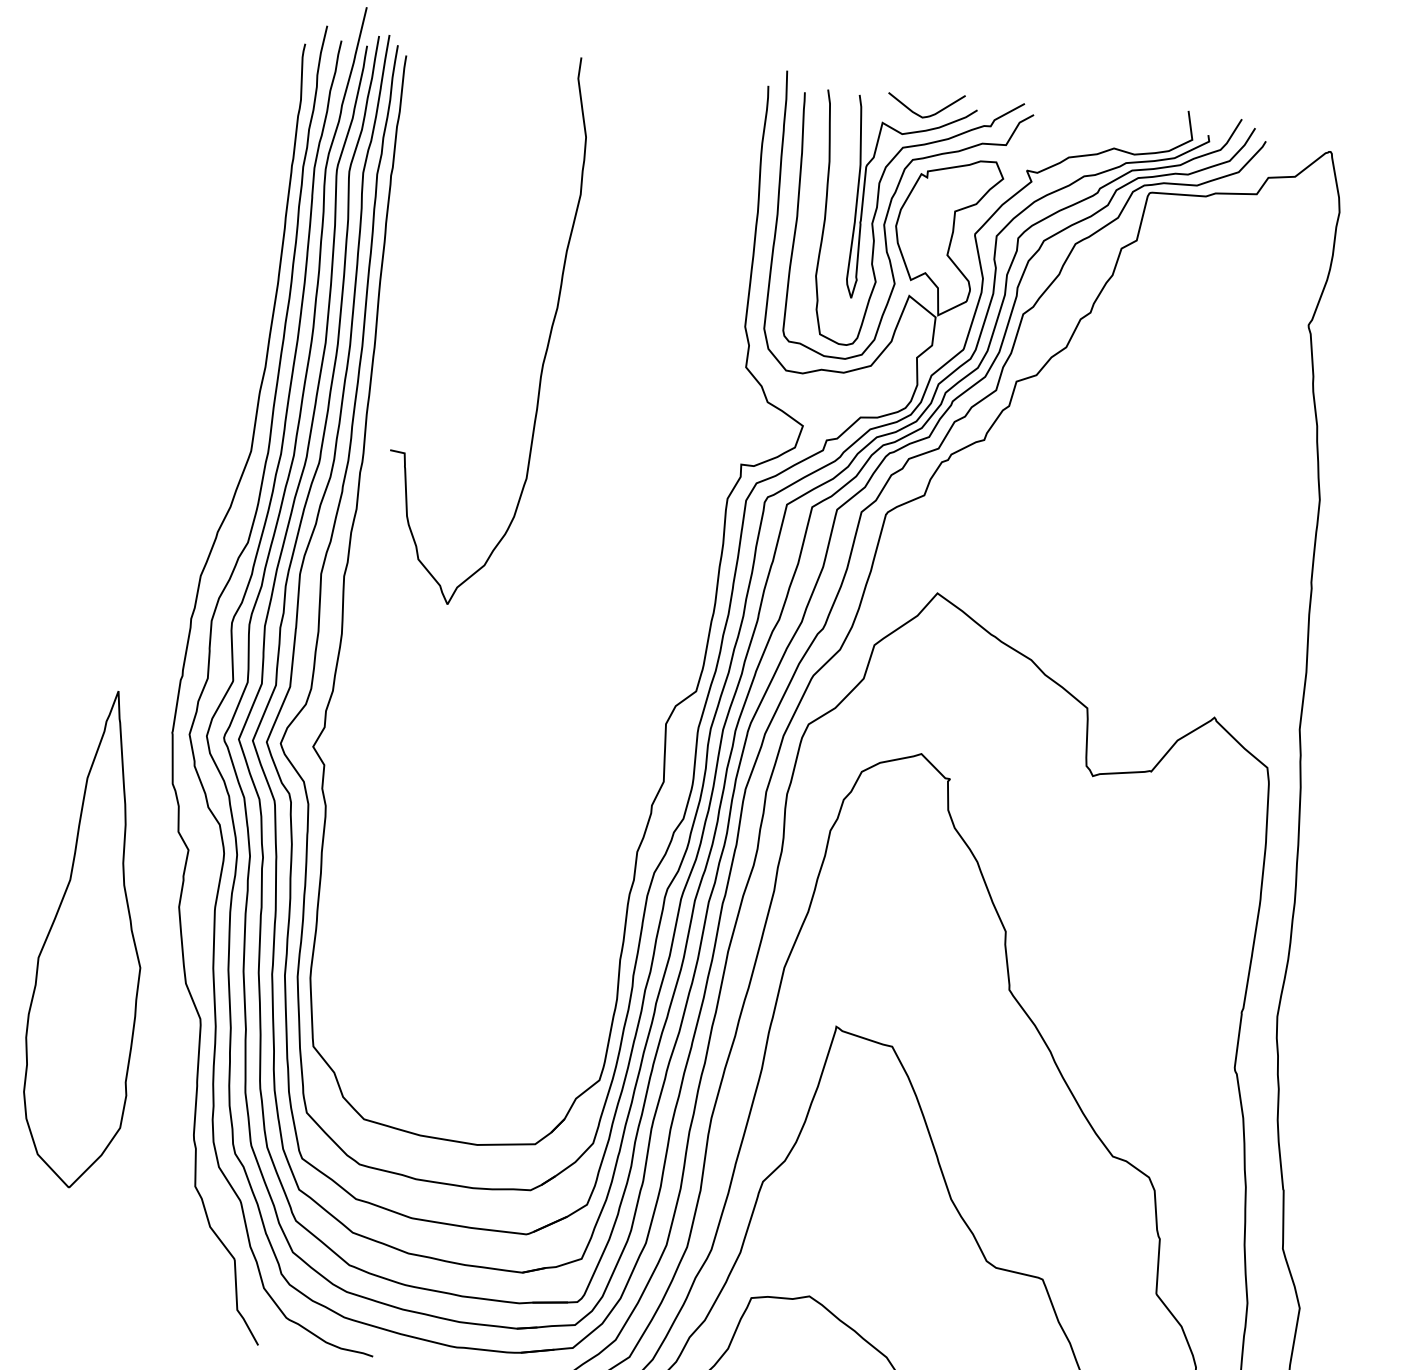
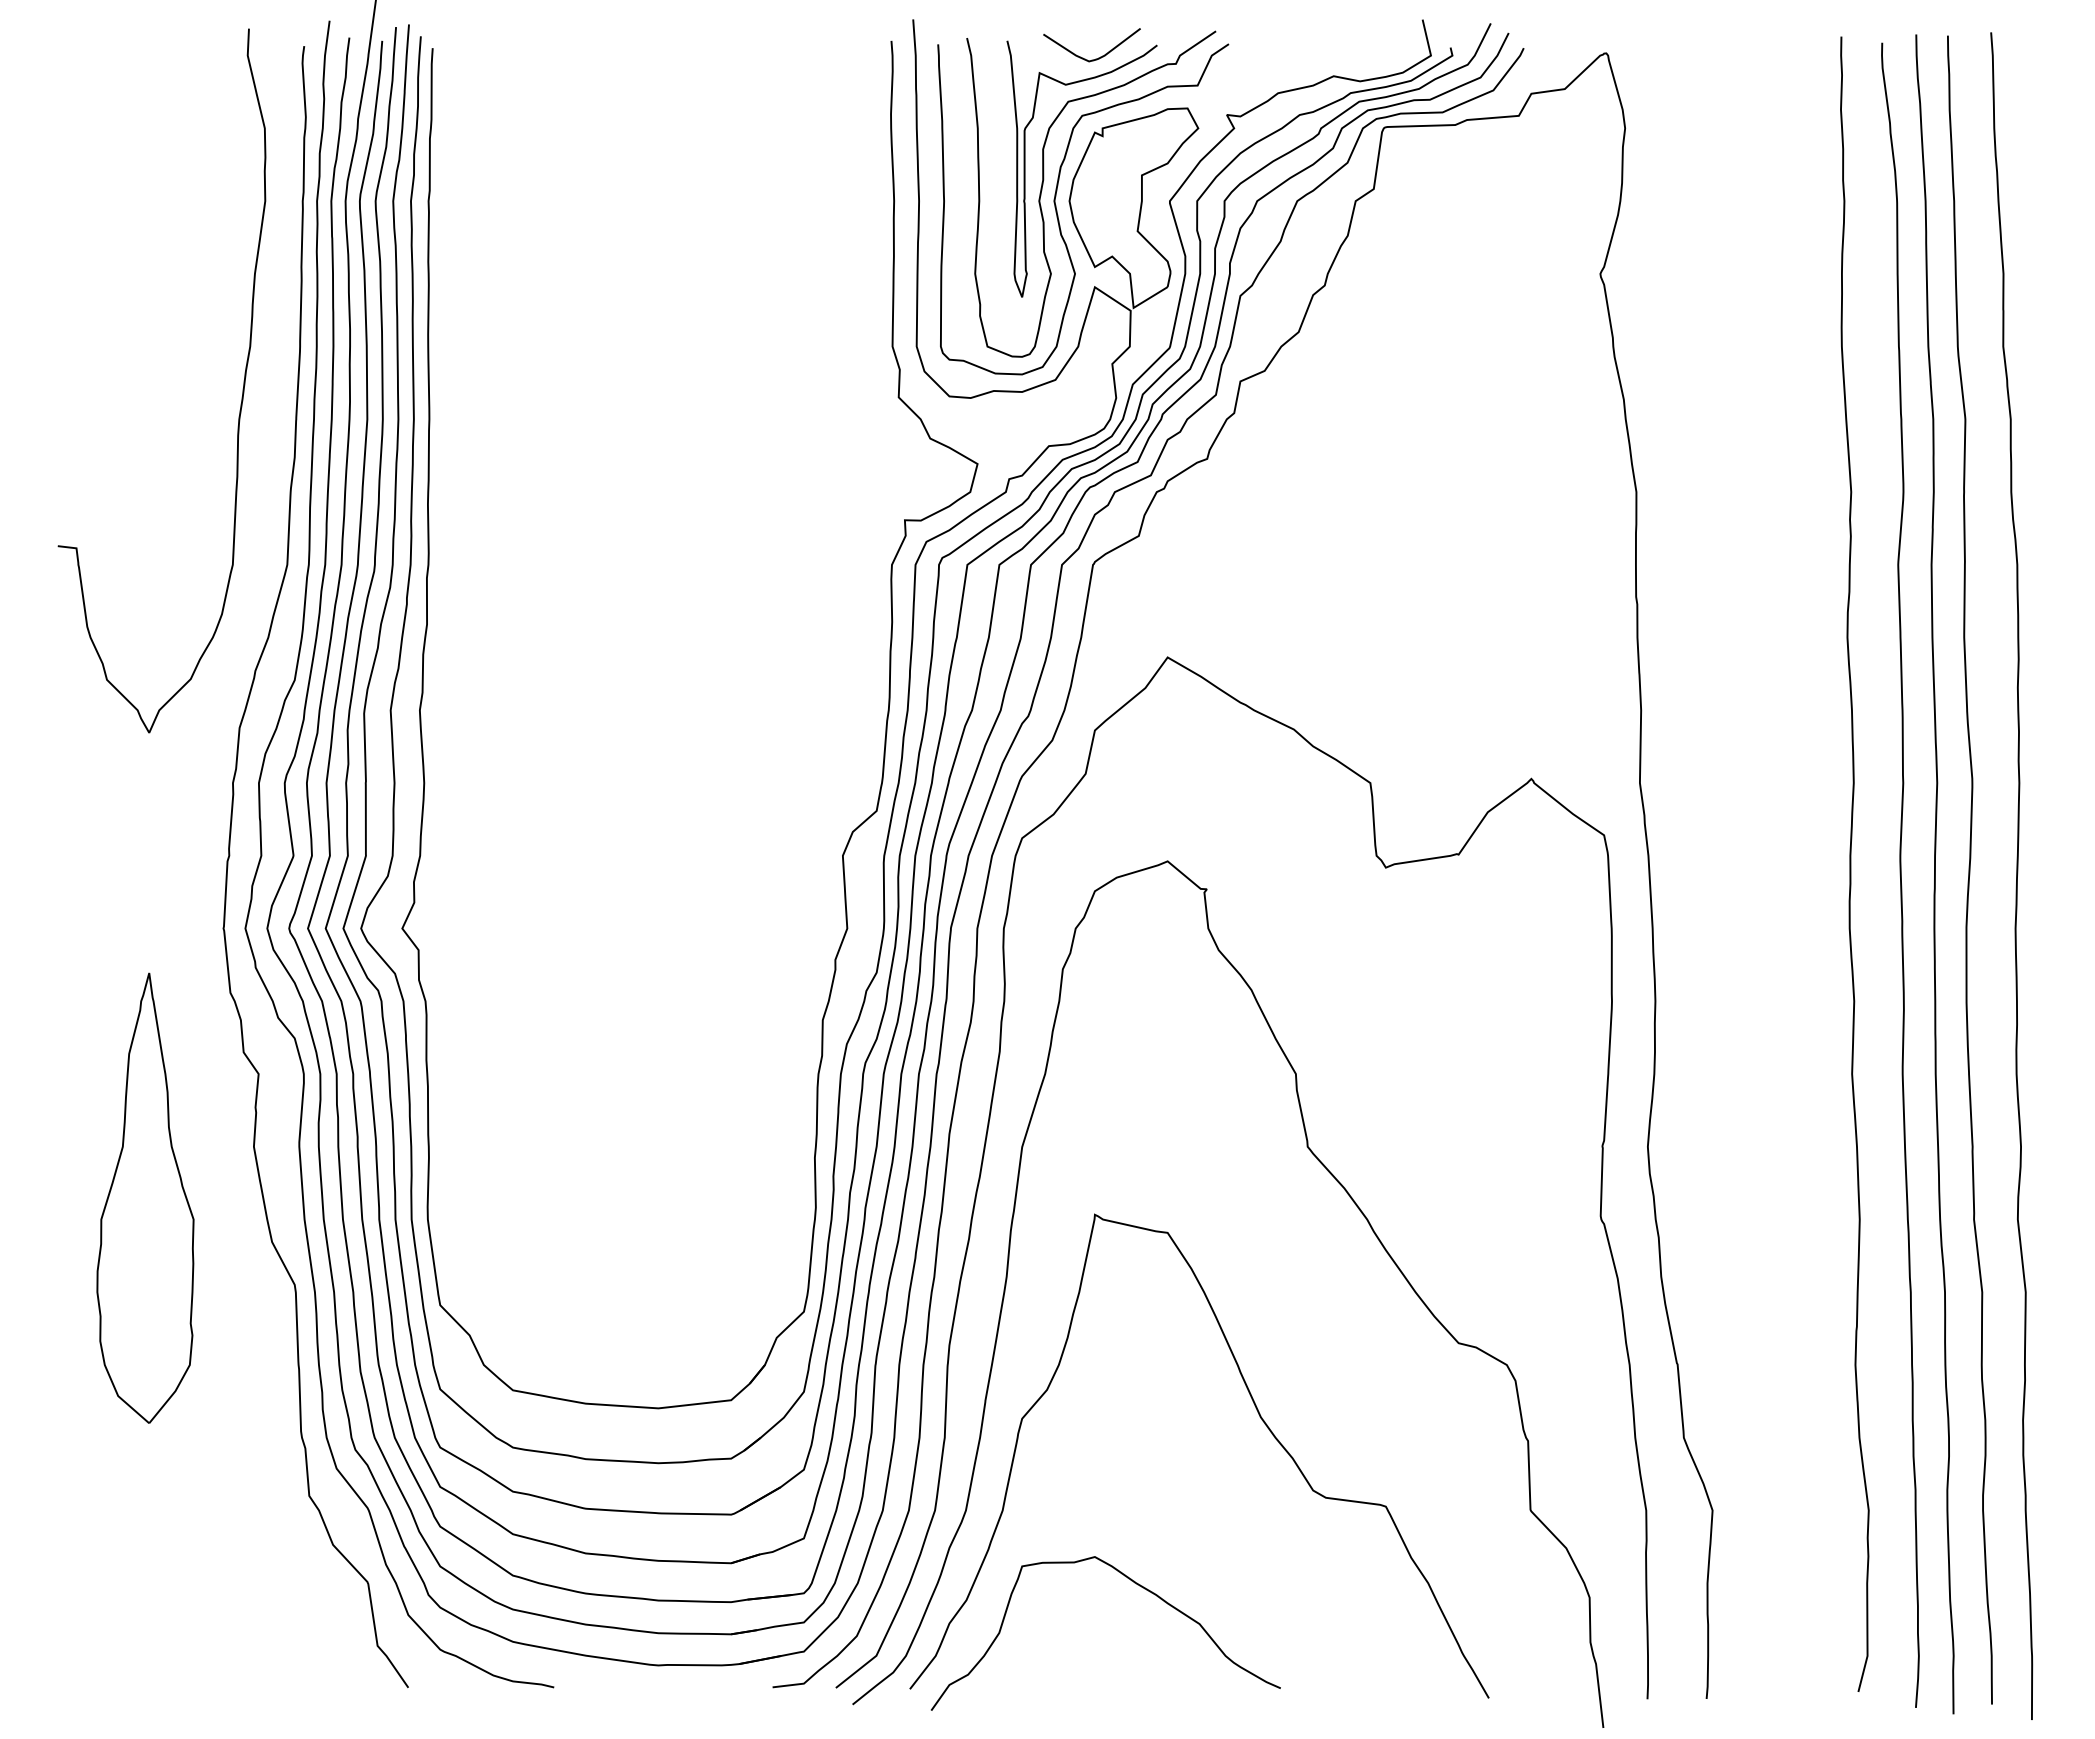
curve: (548, 340) -> (242, 388), moved
part: (89, 938) -> (145, 1197), size x0.71

